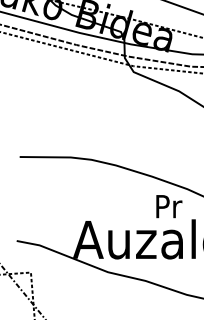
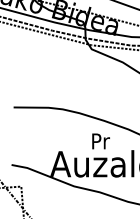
text: (168, 206) -> (100, 141), moved

